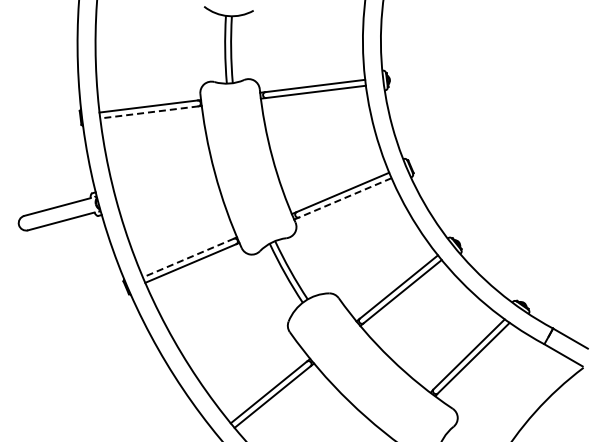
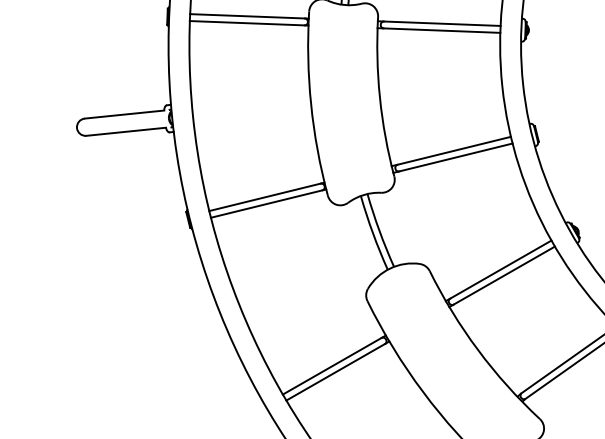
line: (149, 112) -> (247, 23), dashed -> solid
line: (344, 198) -> (454, 158), dashed -> solid
line: (188, 258) -> (265, 197), dashed -> solid

